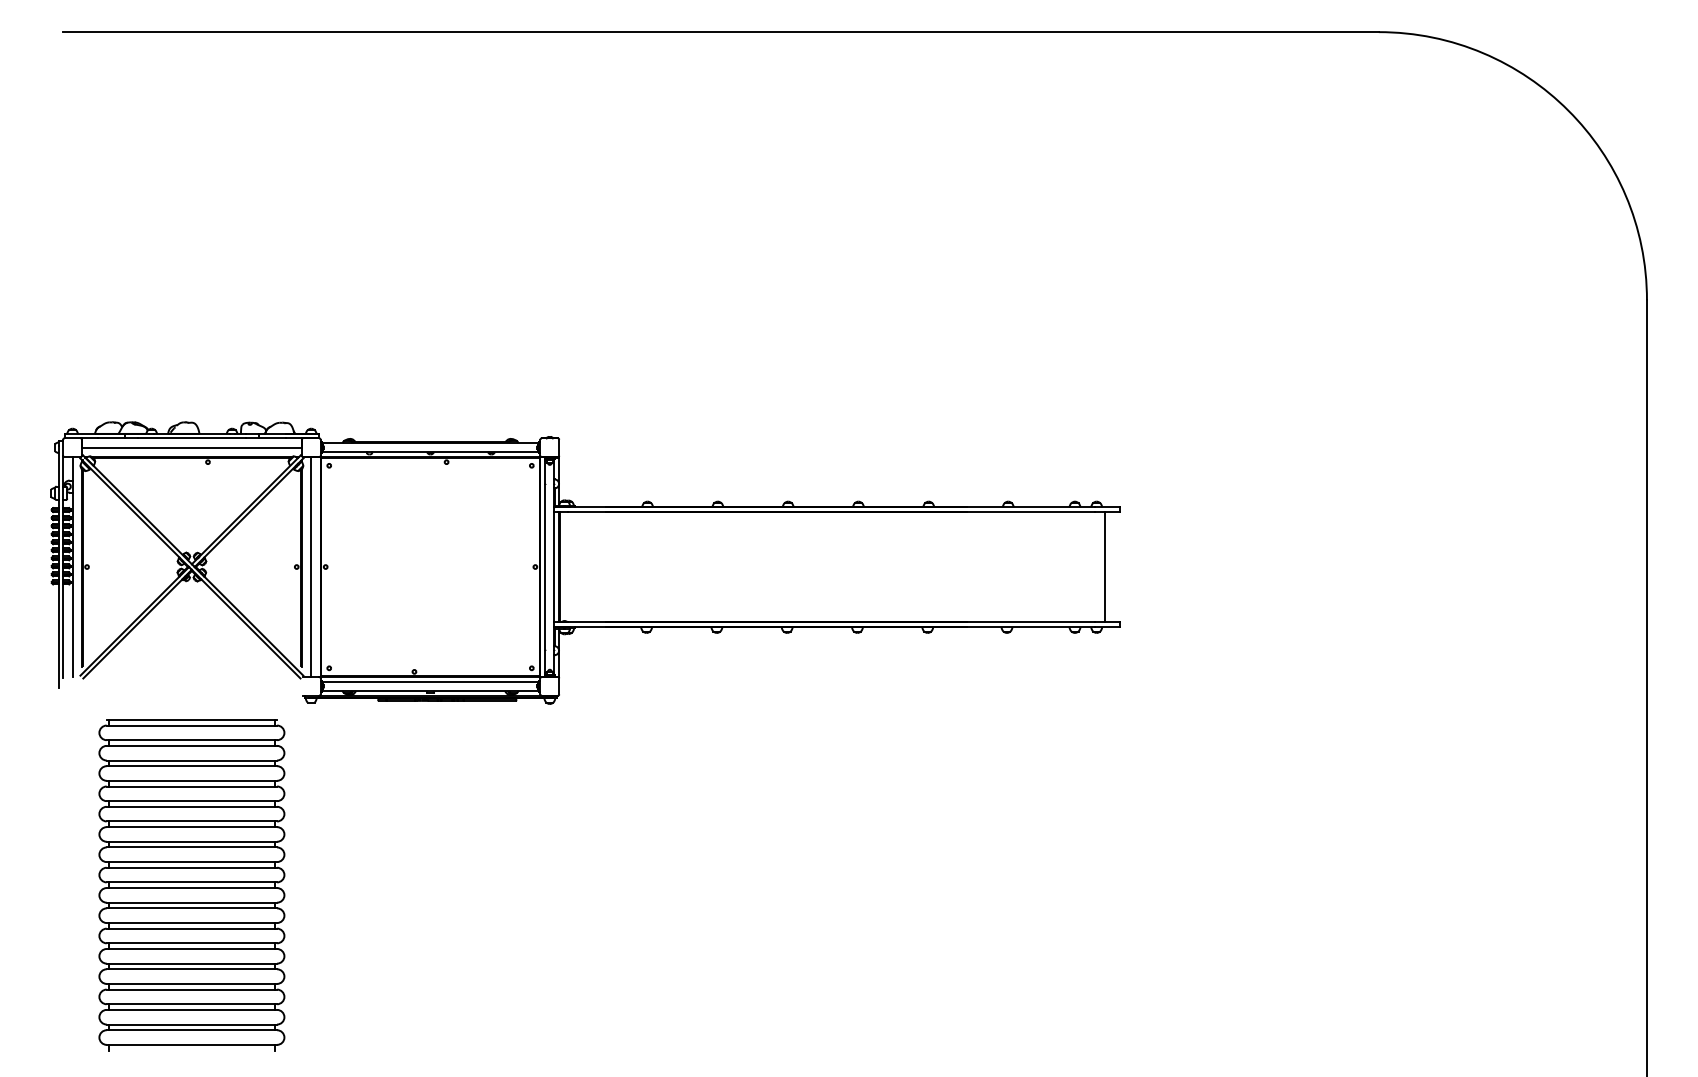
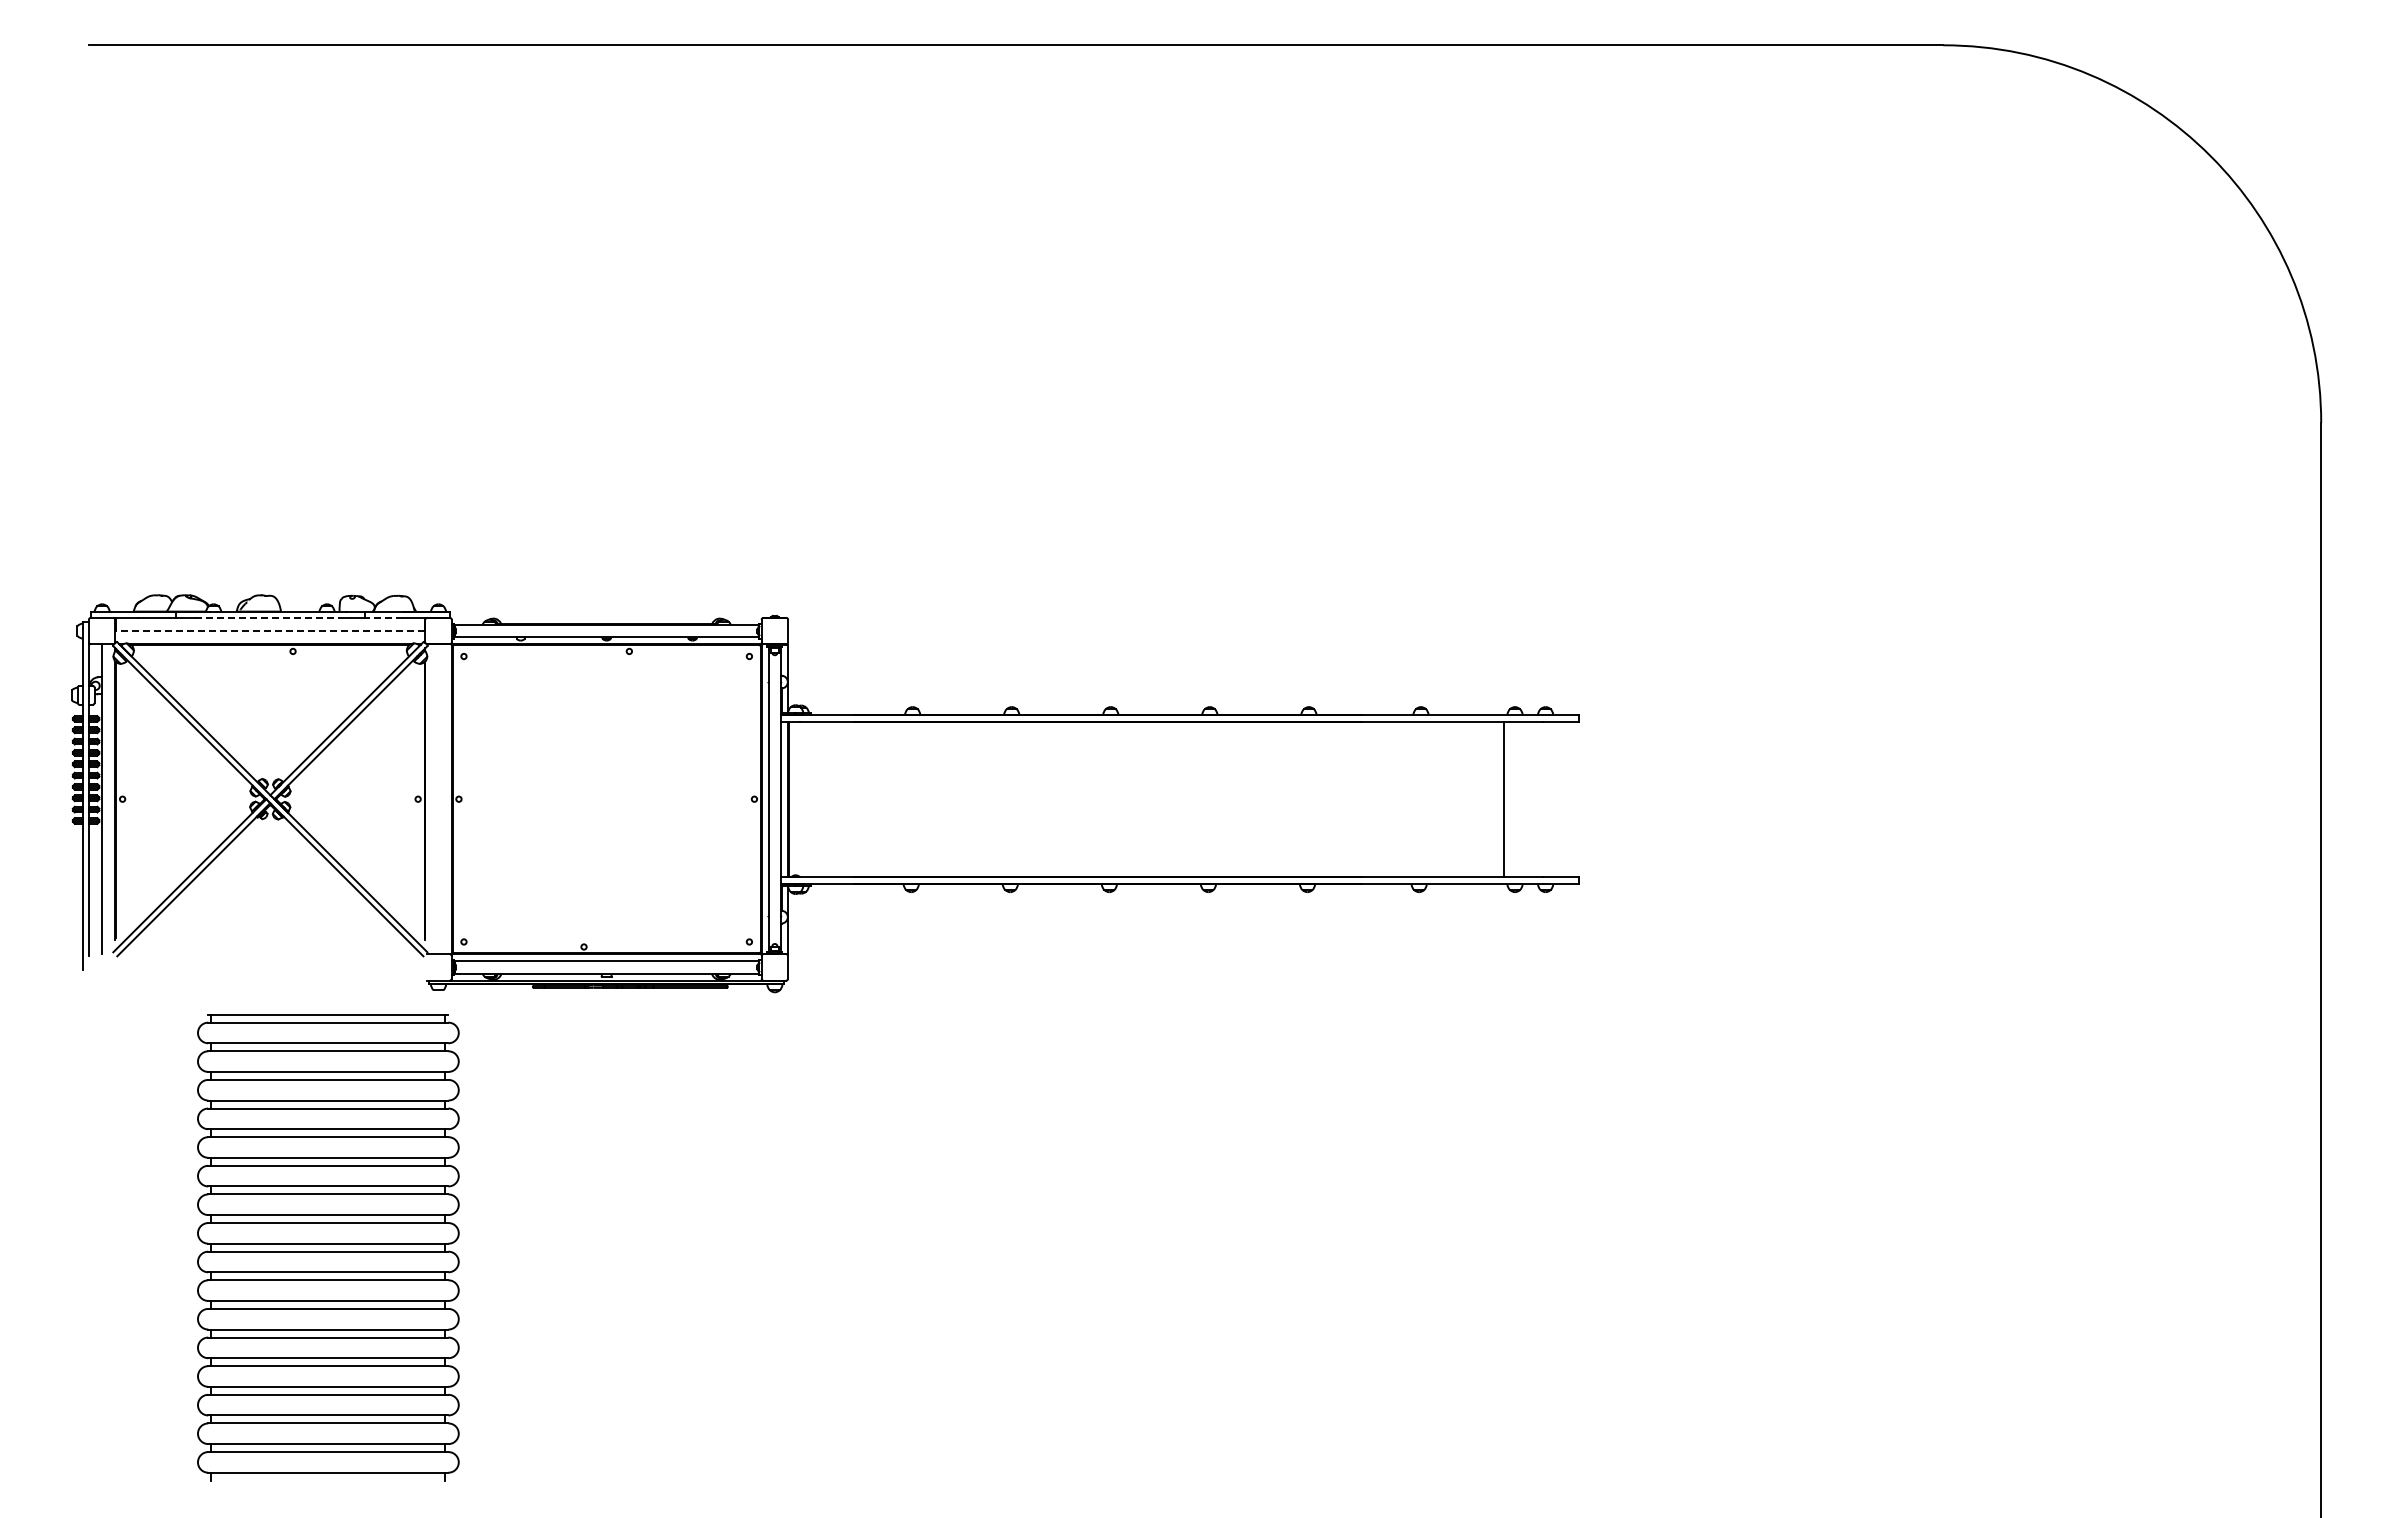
line: (192, 438) -> (270, 617), solid -> dashed
line: (272, 438) -> (383, 617), solid -> dashed
line: (192, 448) -> (270, 631), solid -> dashed
line: (311, 567) -> (438, 799), removed
line: (1105, 567) -> (1503, 799), moved
part: (192, 885) -> (328, 1247), moved

